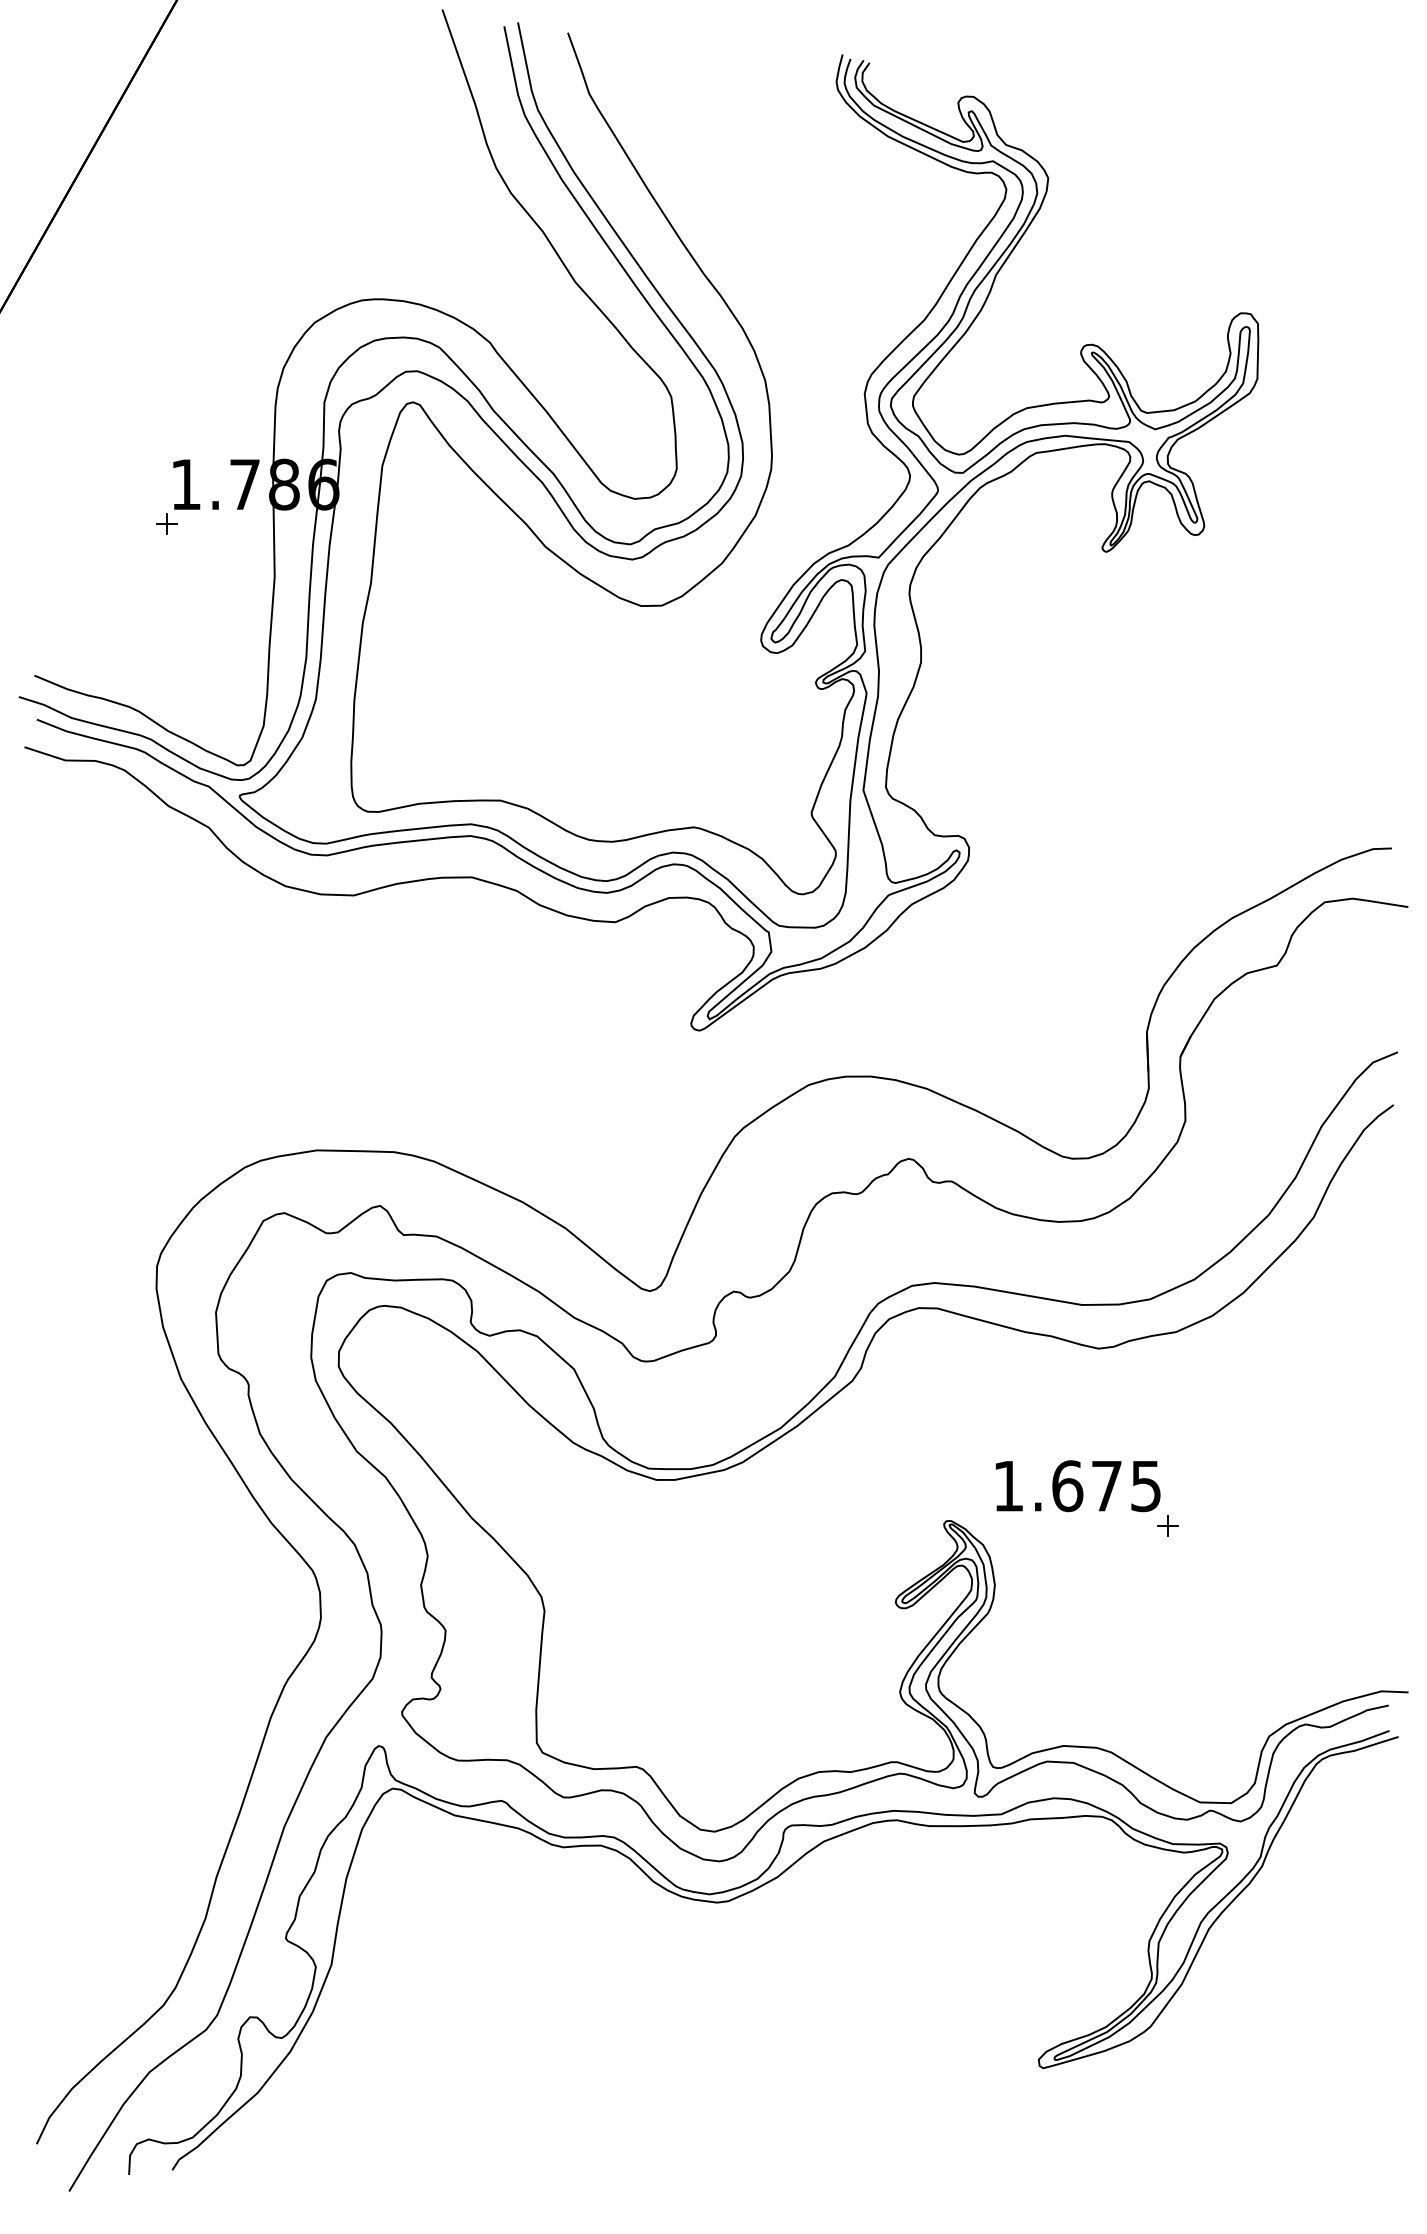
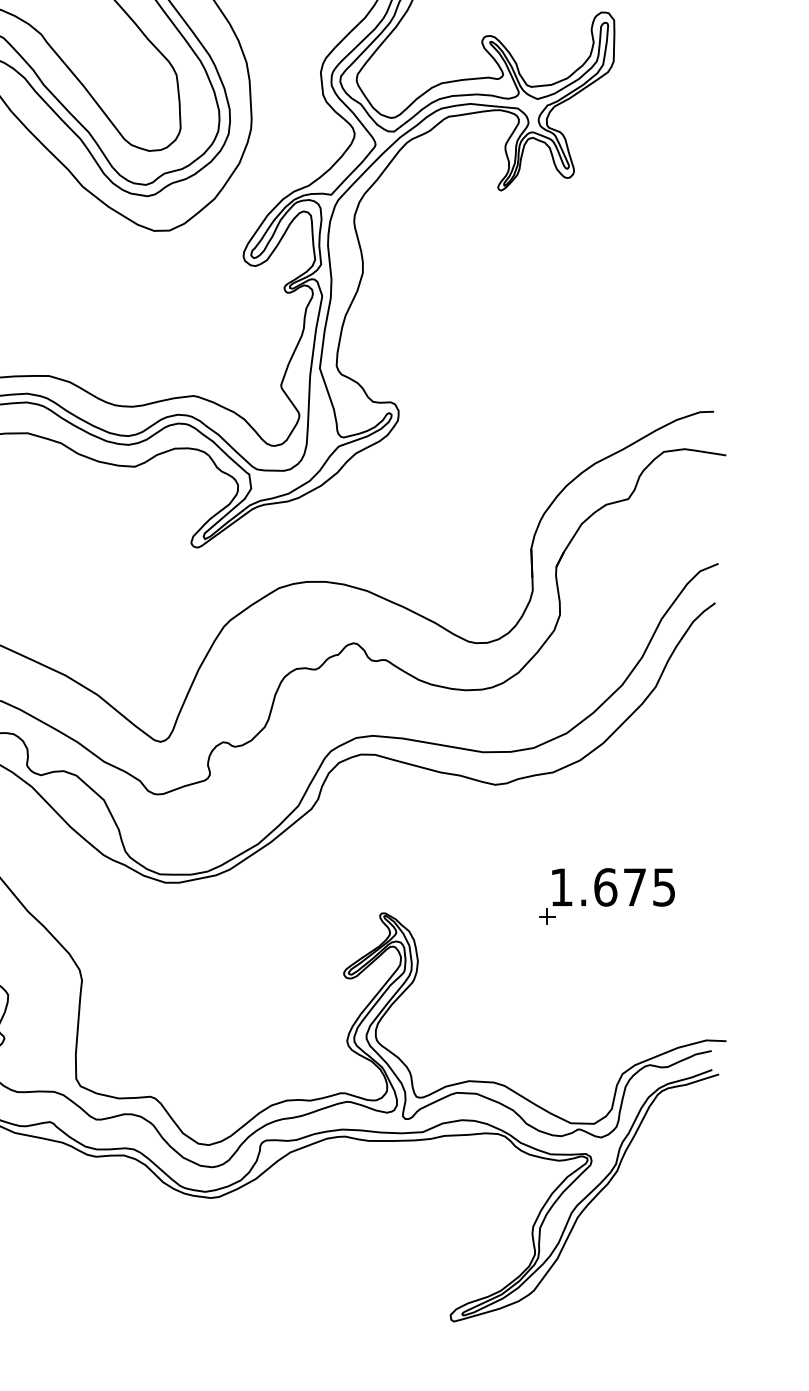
text: (1077, 1486) -> (613, 887), moved

